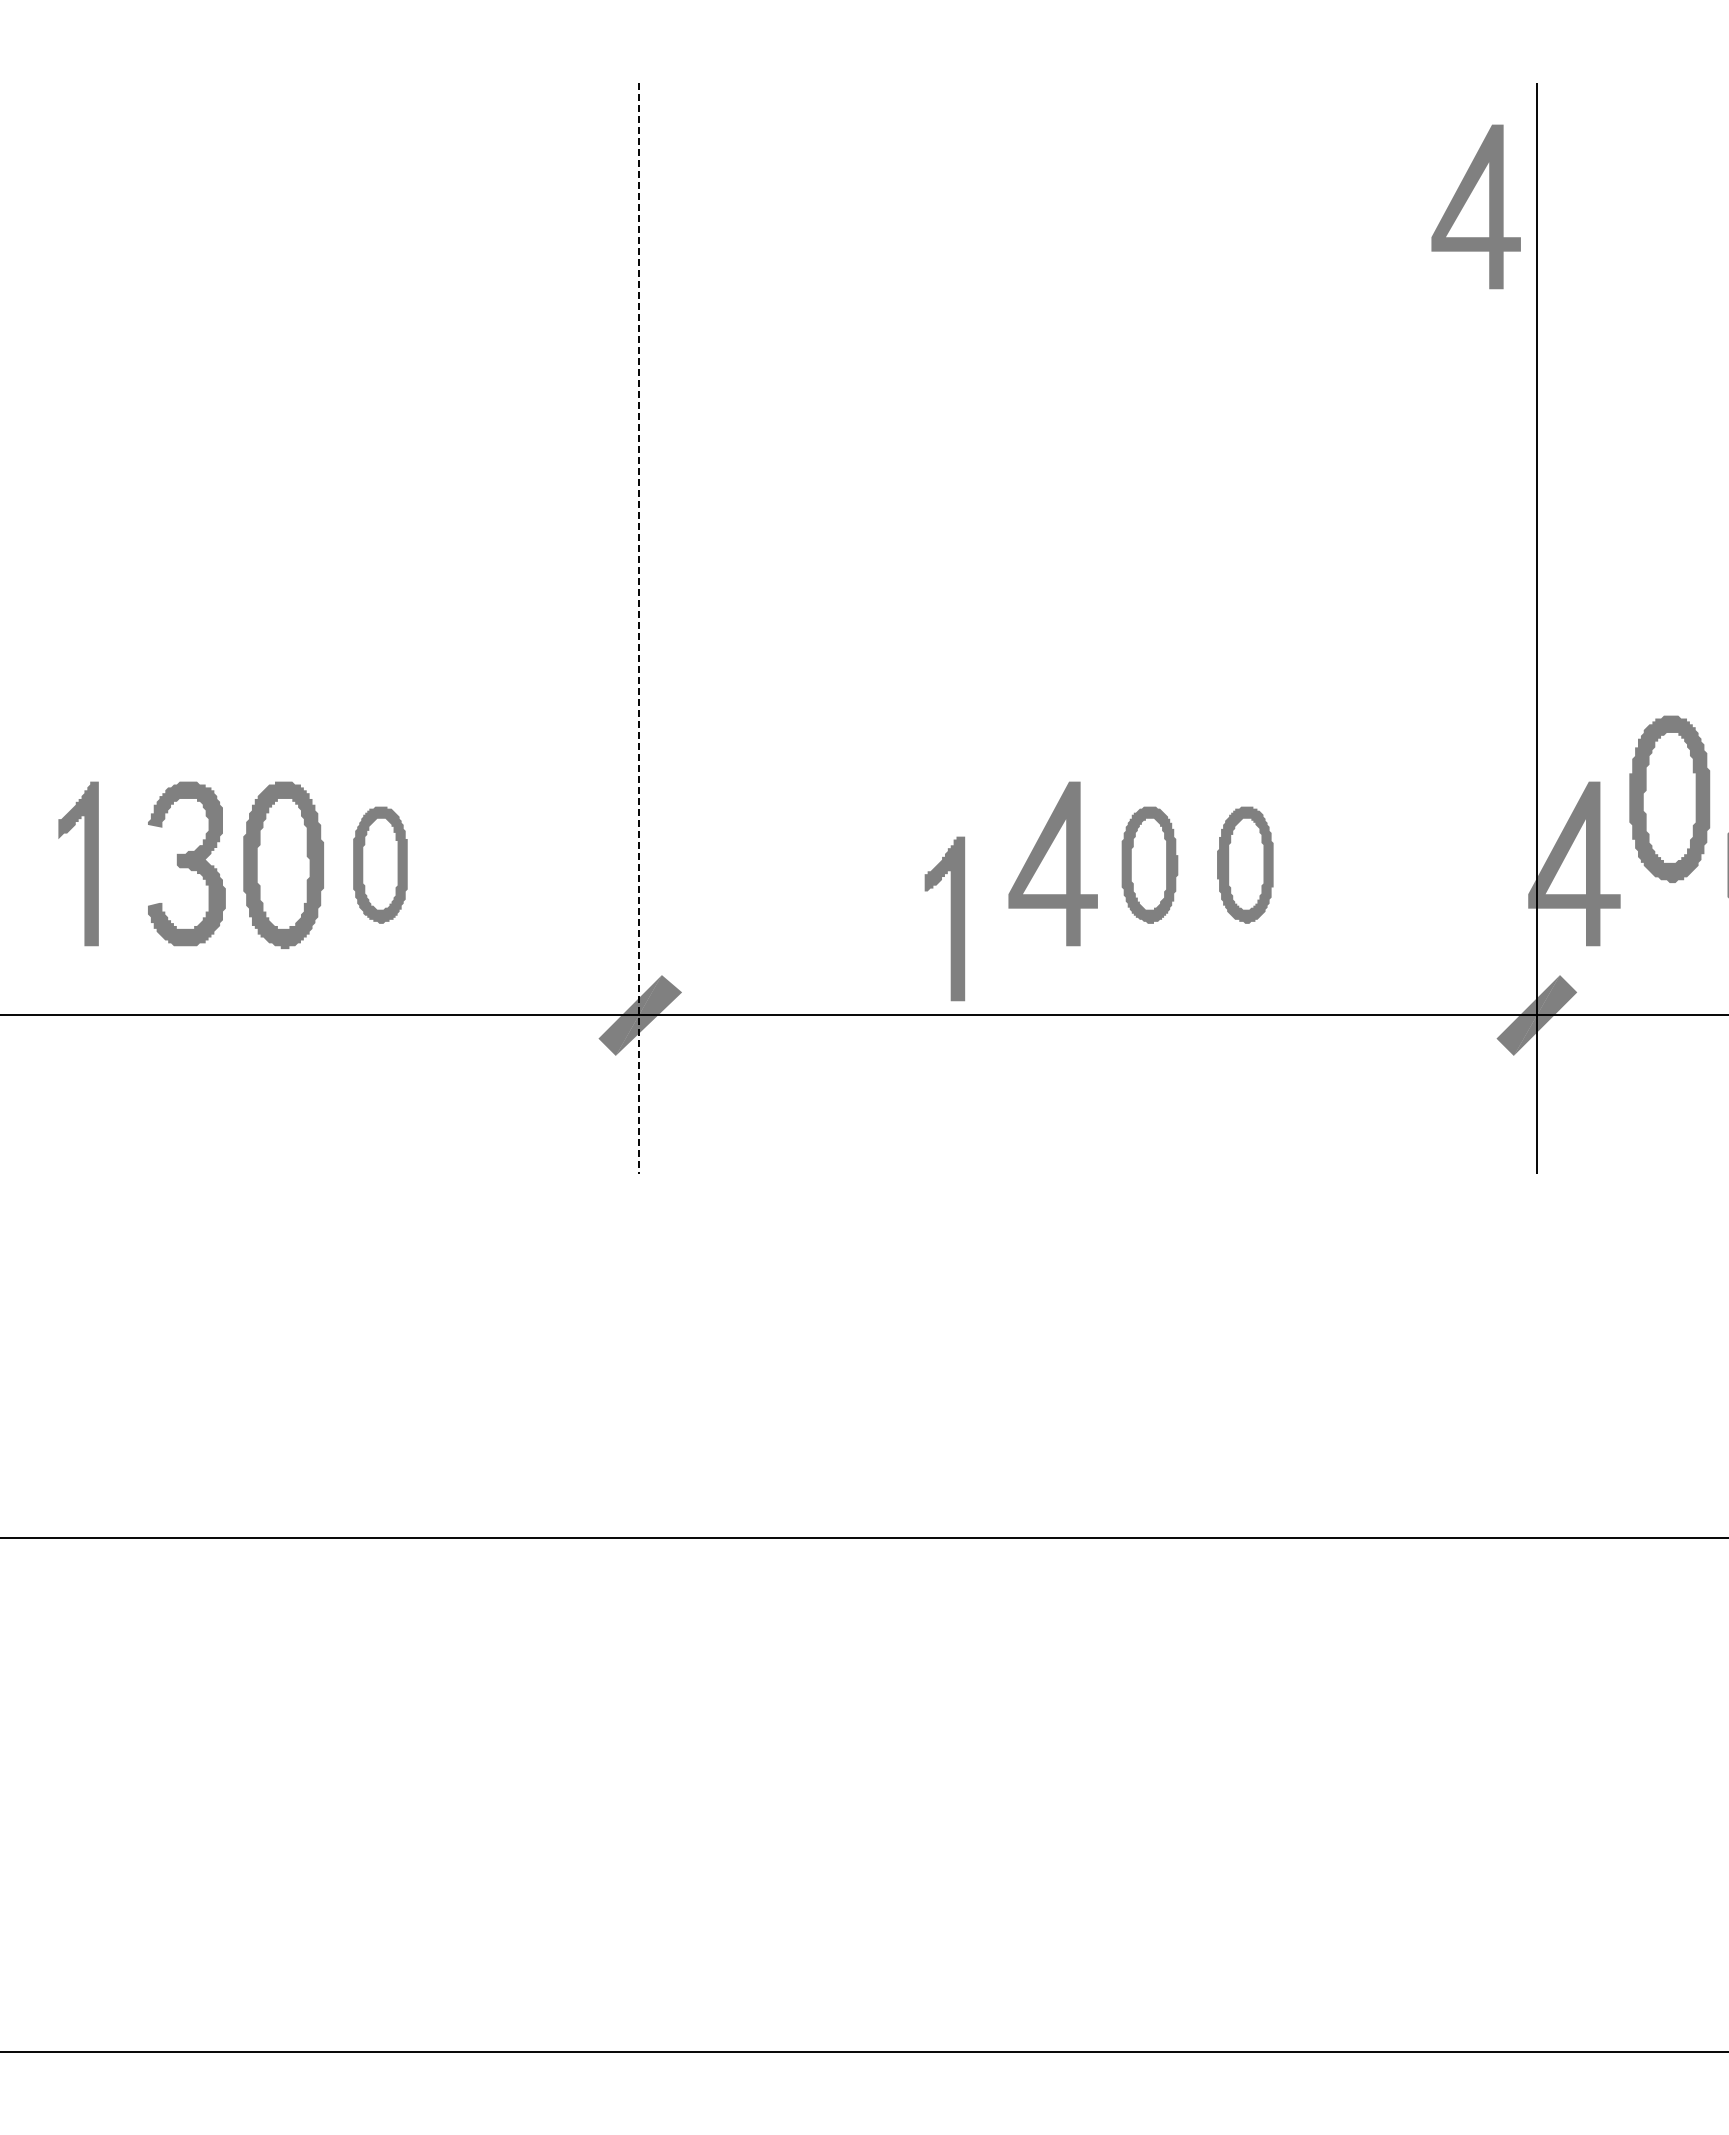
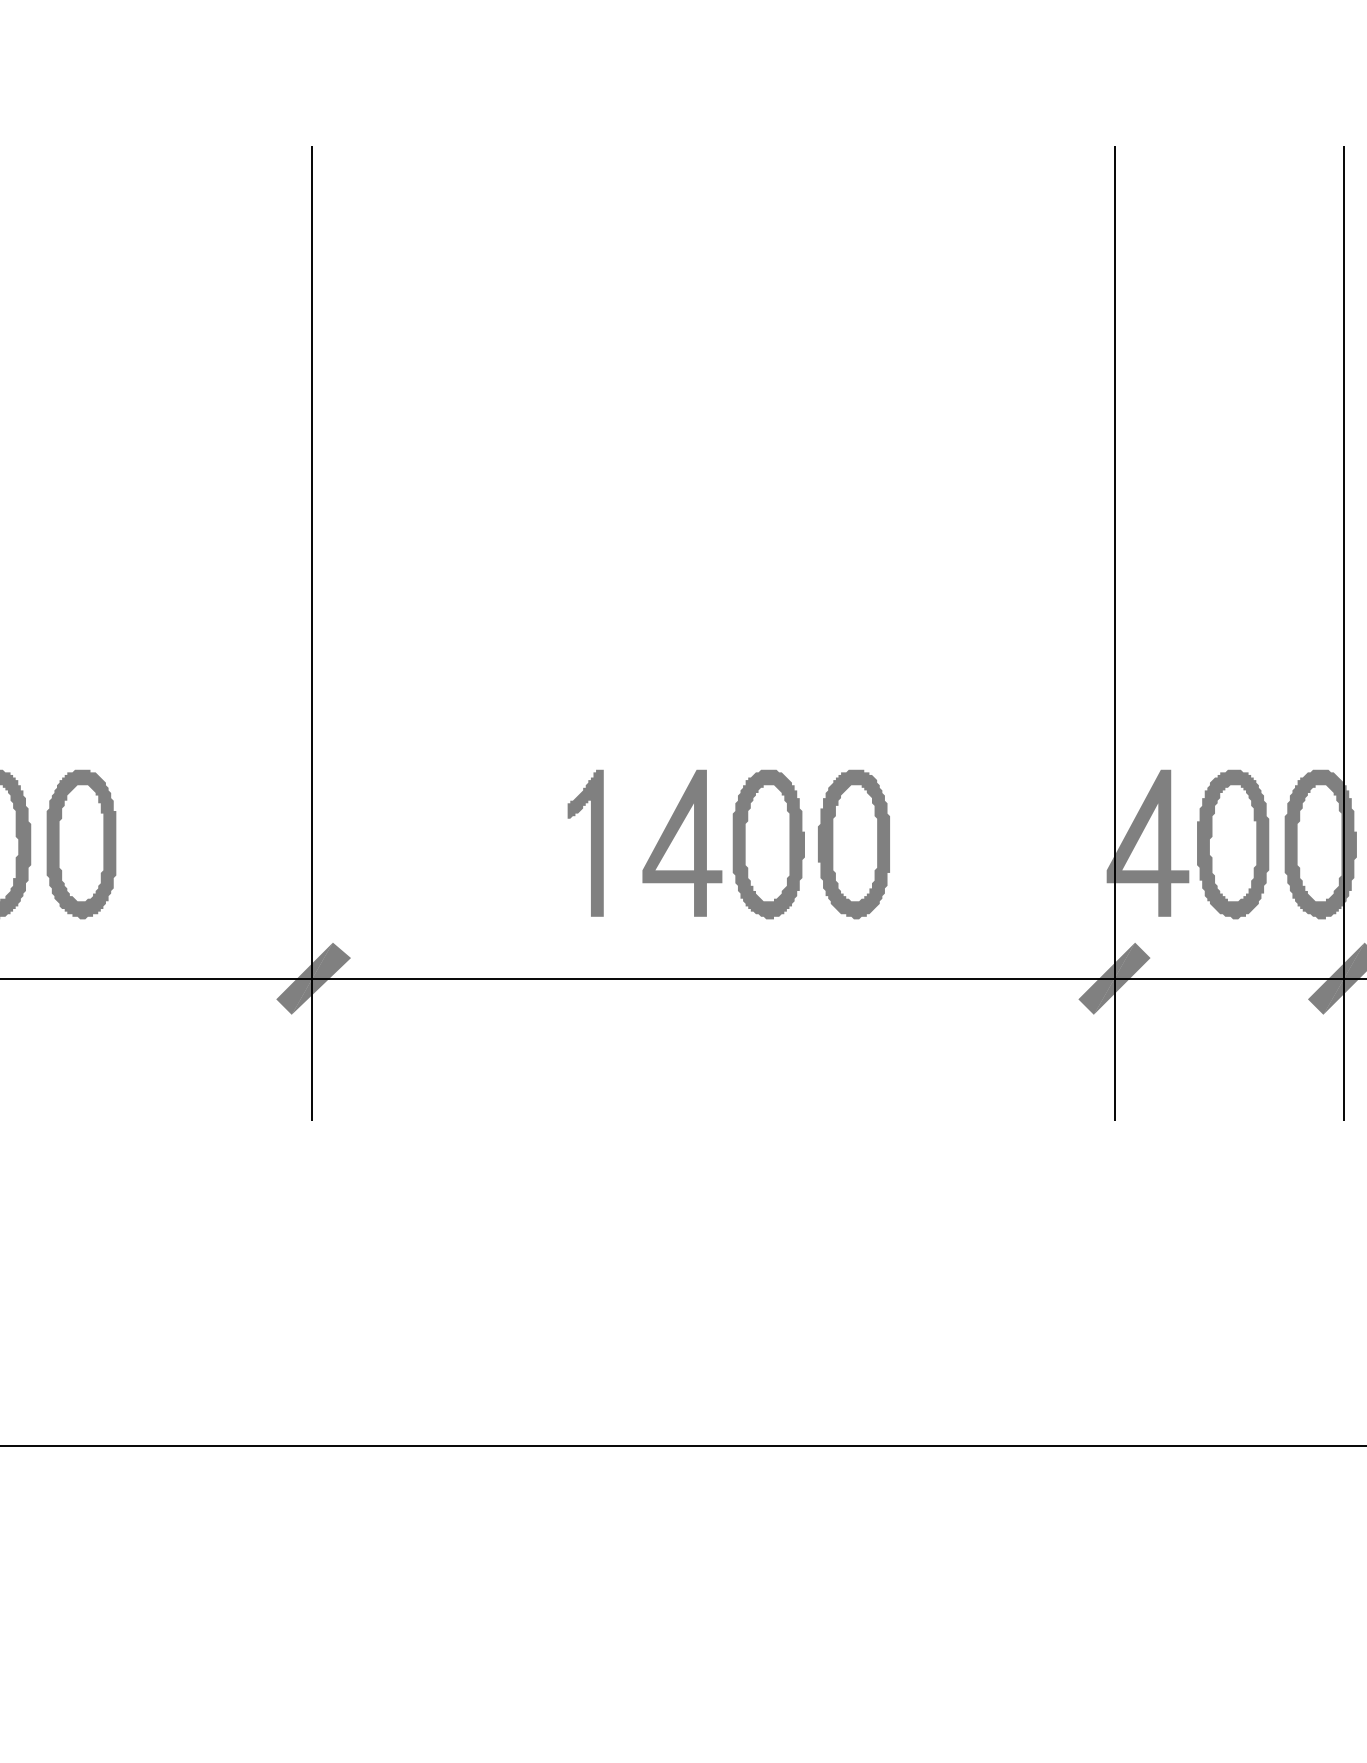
part: (1475, 206) -> (1059, 256), removed
line: (638, 628) -> (312, 633), dashed -> solid
part: (1669, 798) -> (1232, 843), moved
part: (380, 864) -> (81, 843), size x1.43
part: (1149, 864) -> (768, 843), size x1.43
part: (1245, 864) -> (854, 843), size x1.43
part: (944, 918) -> (585, 842), moved

